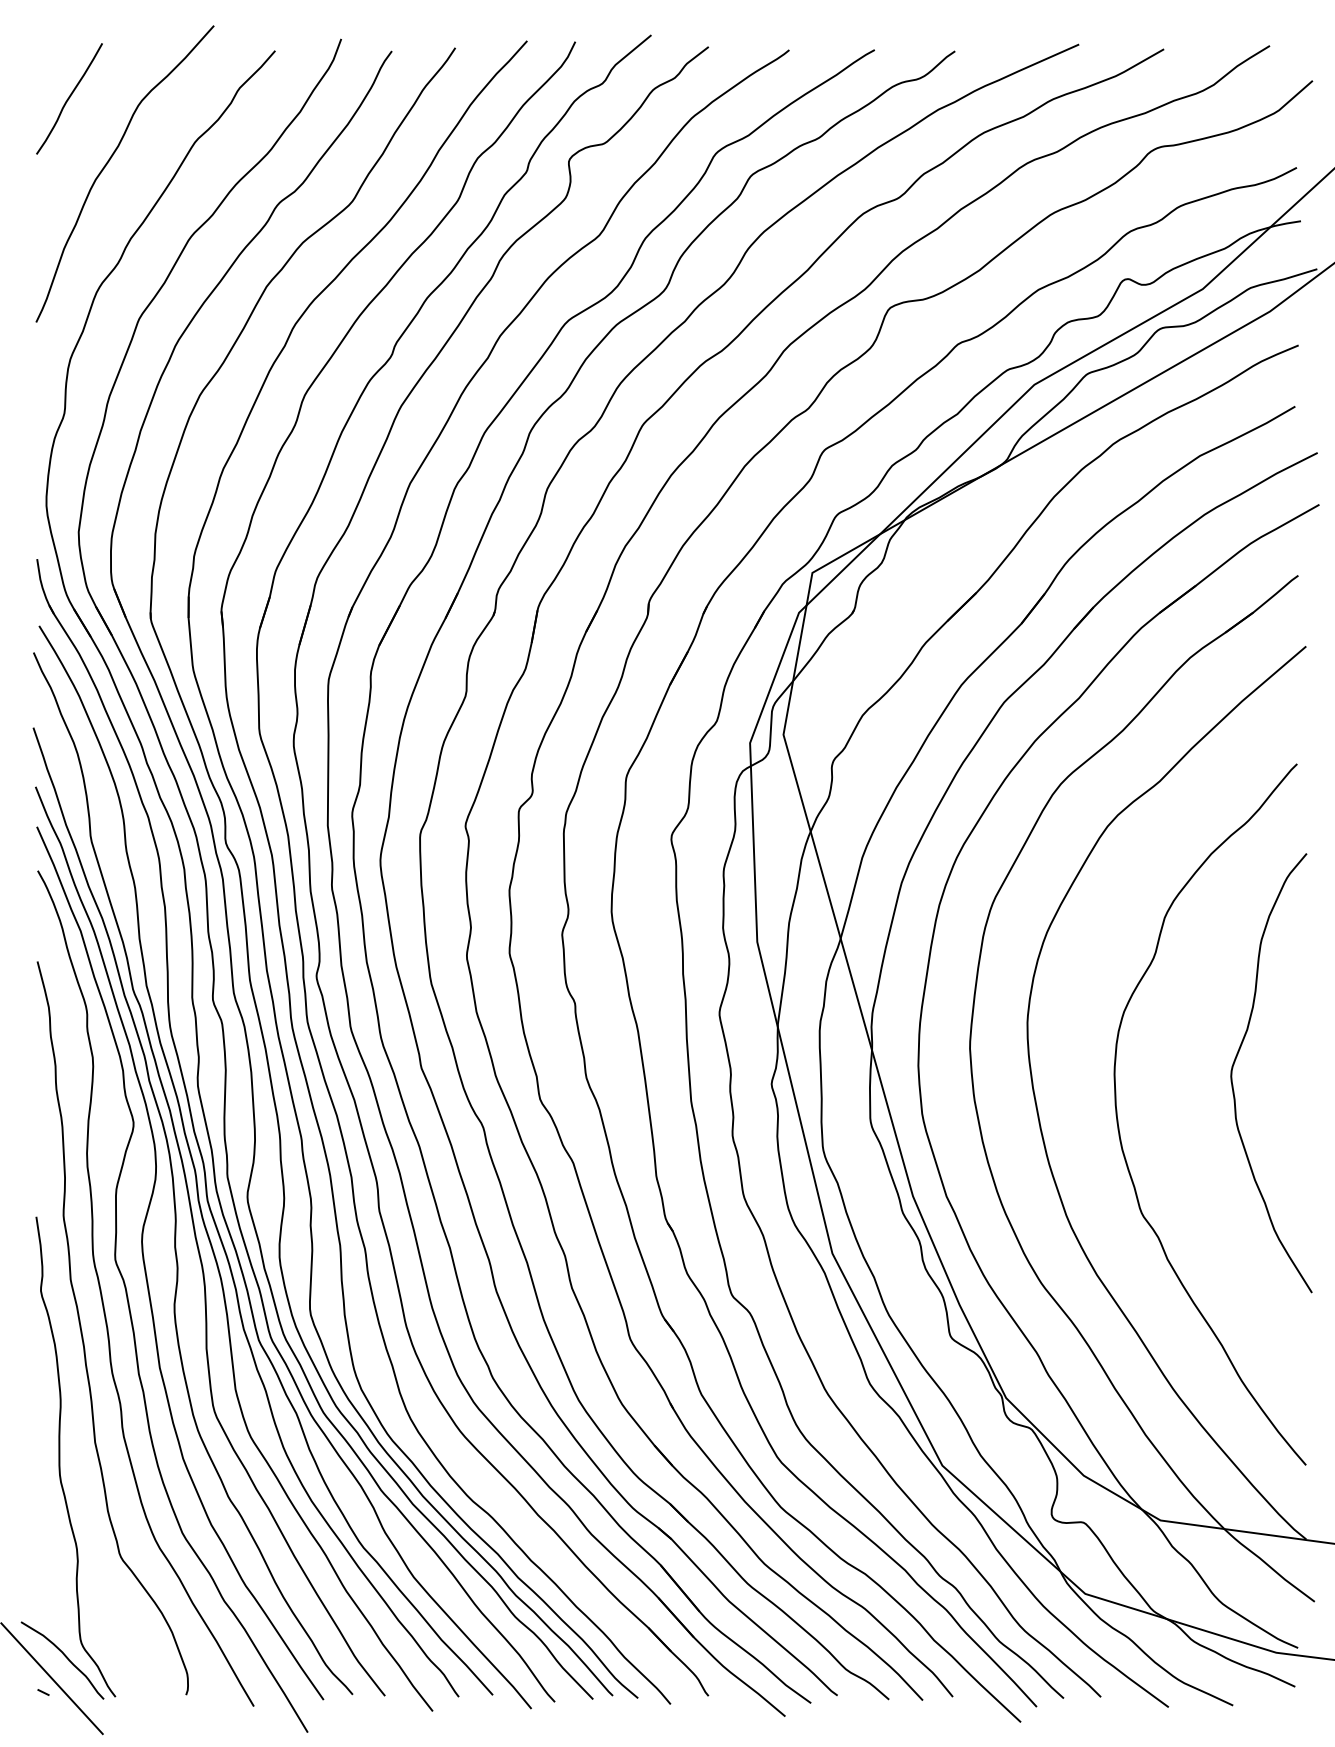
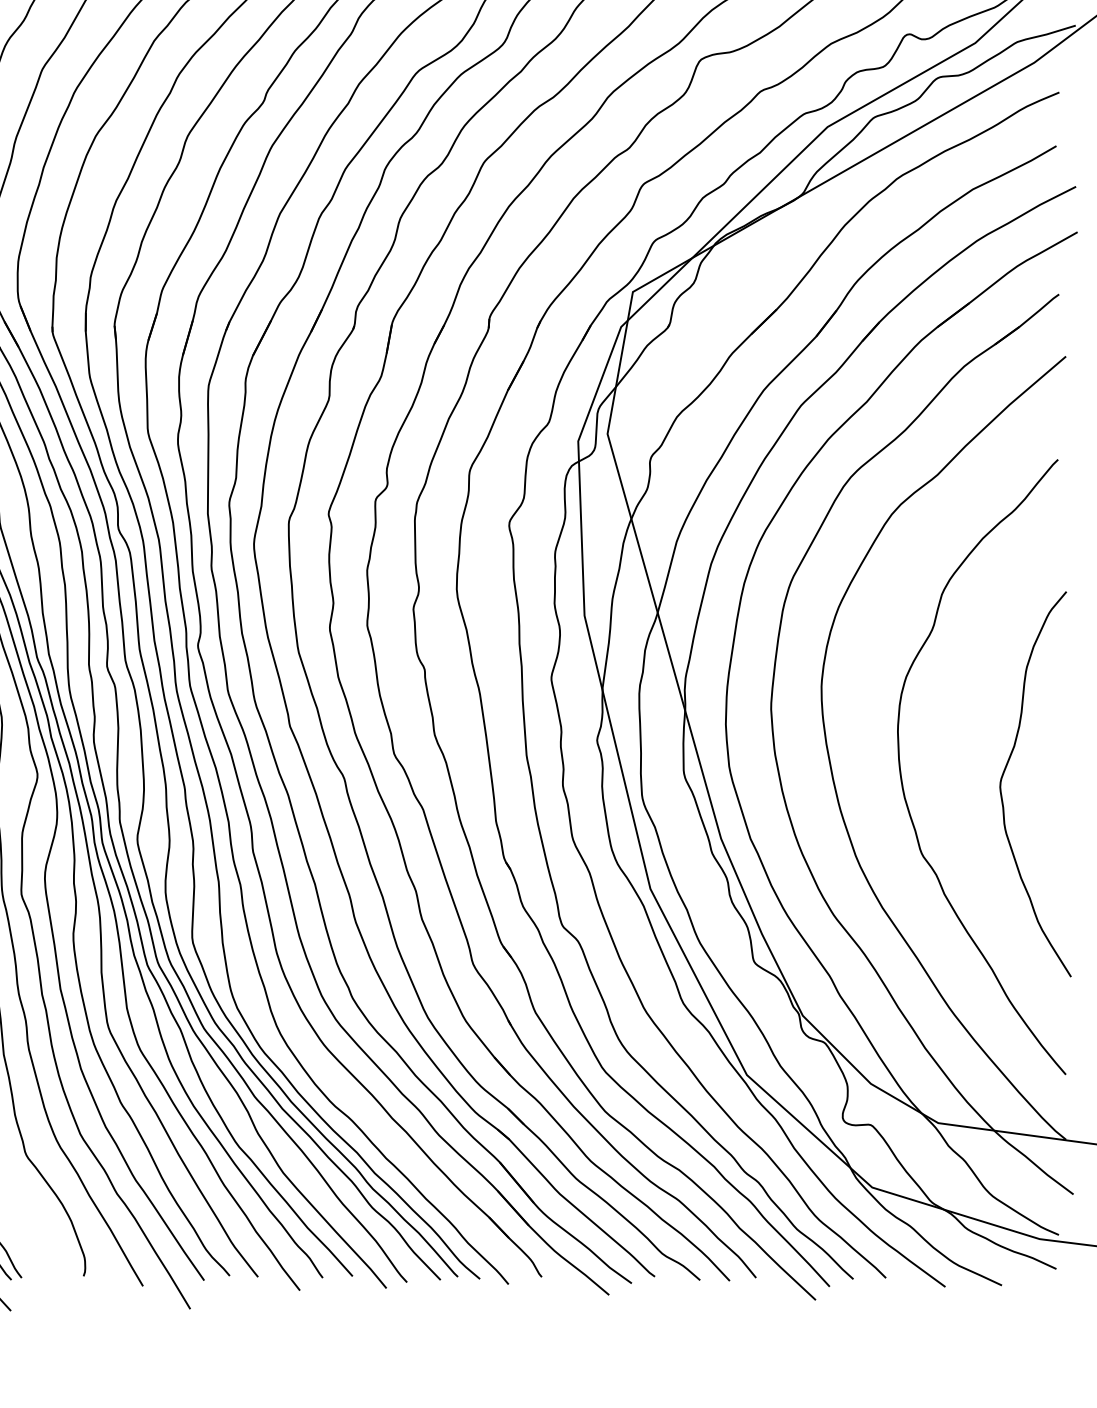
curve: (1235, 1062) -> (1004, 774), moved

